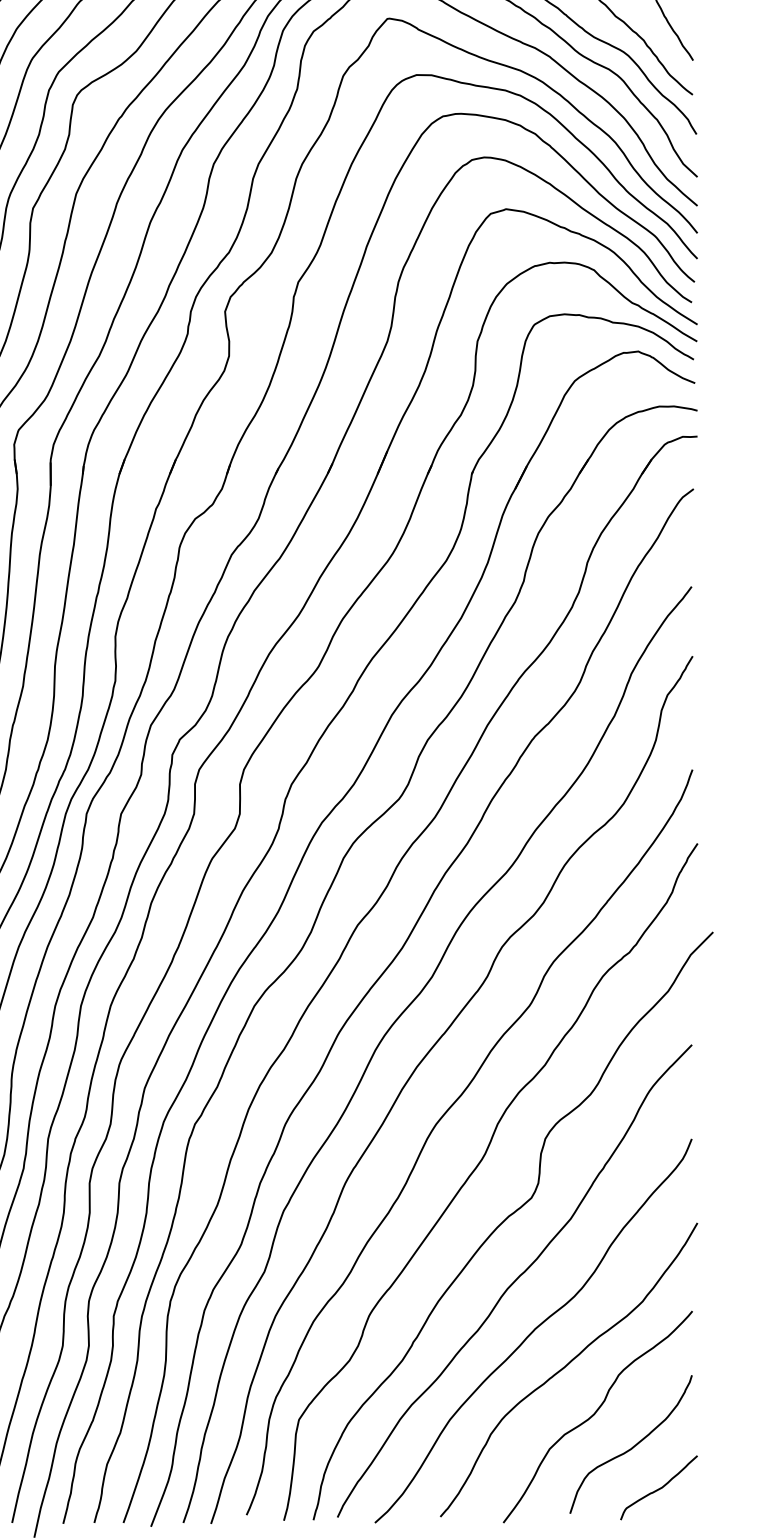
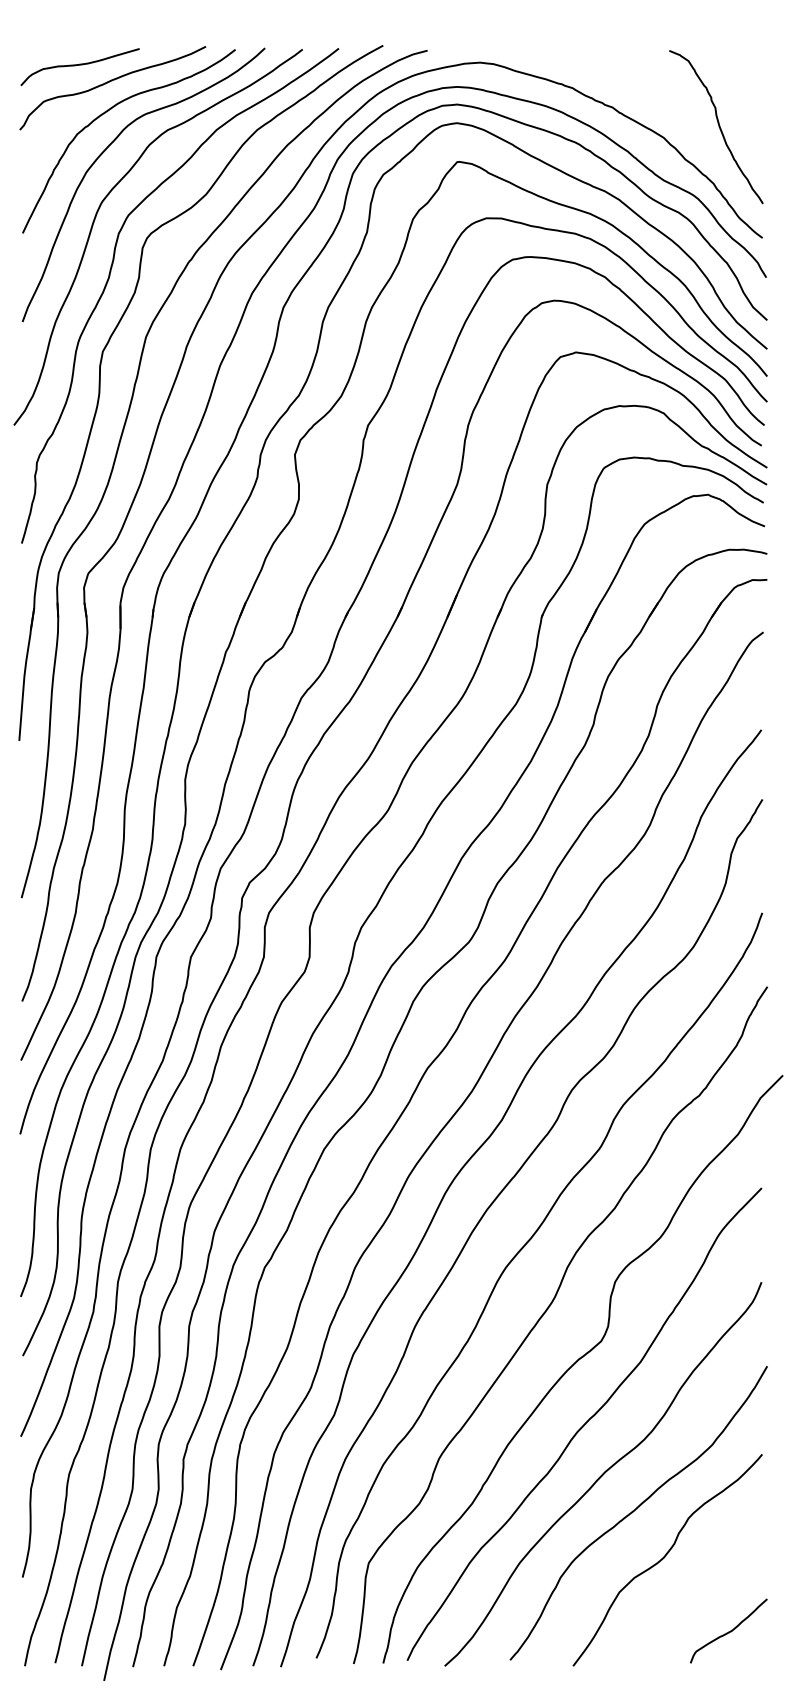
curve: (632, 1446) -> (702, 1589), removed

